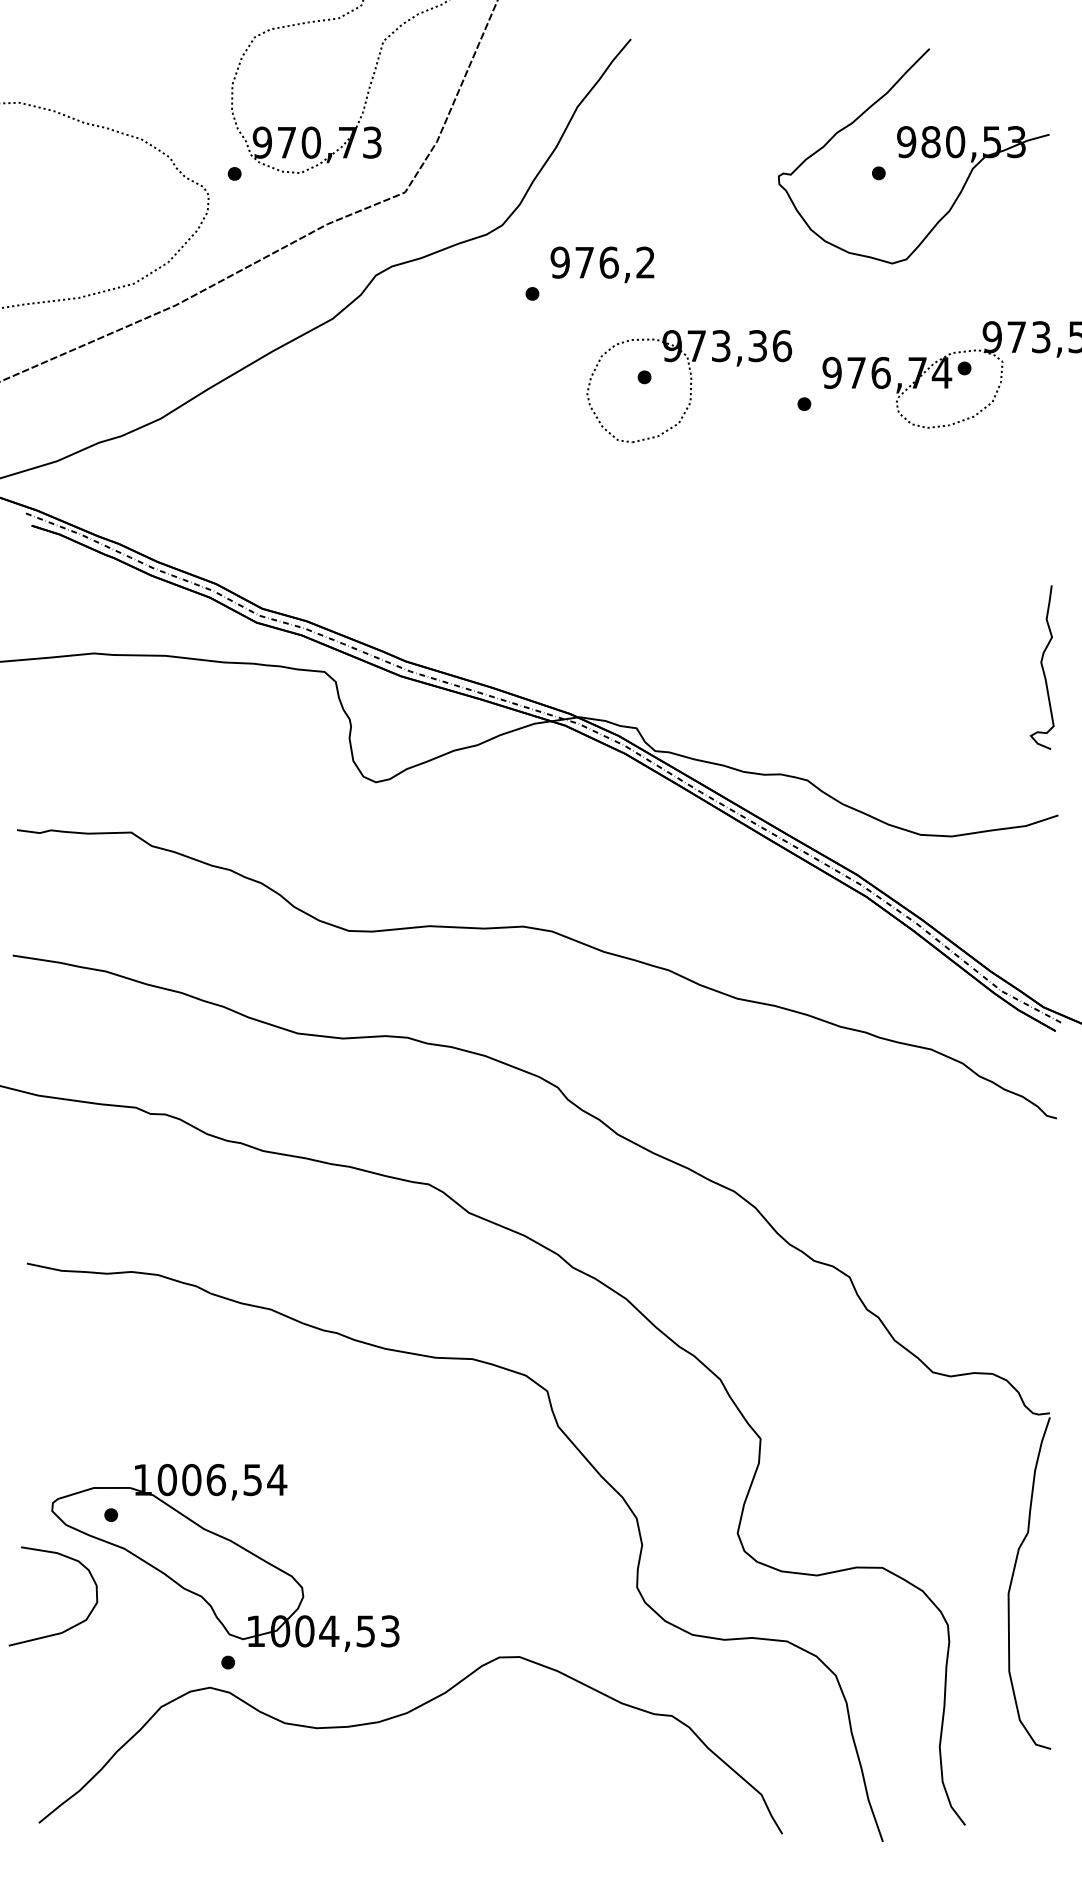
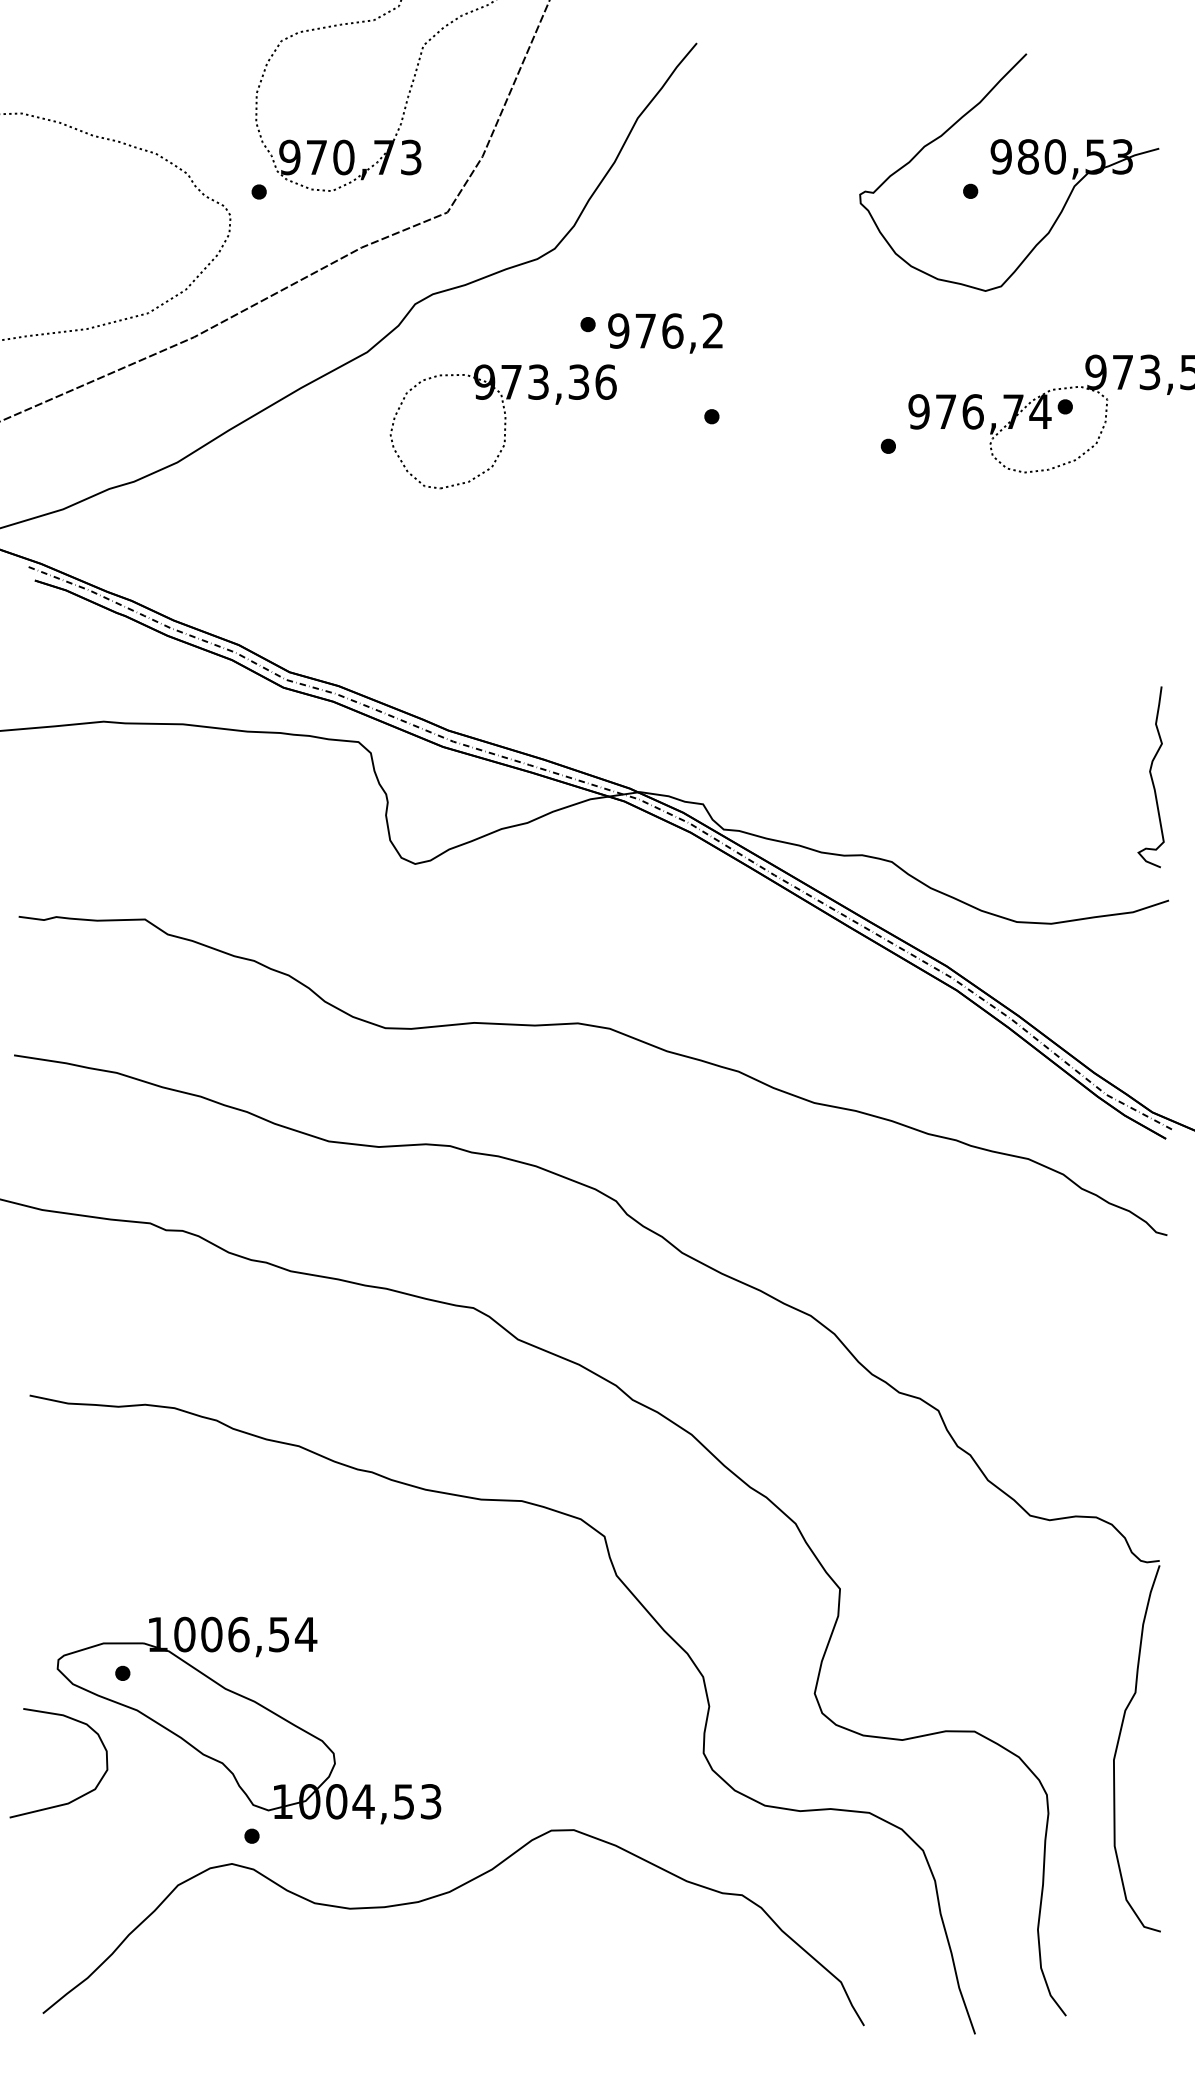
text: (602, 264) -> (665, 333), moved
part: (688, 386) -> (502, 426), moved
curve: (1041, 667) -> (1150, 777), moved

